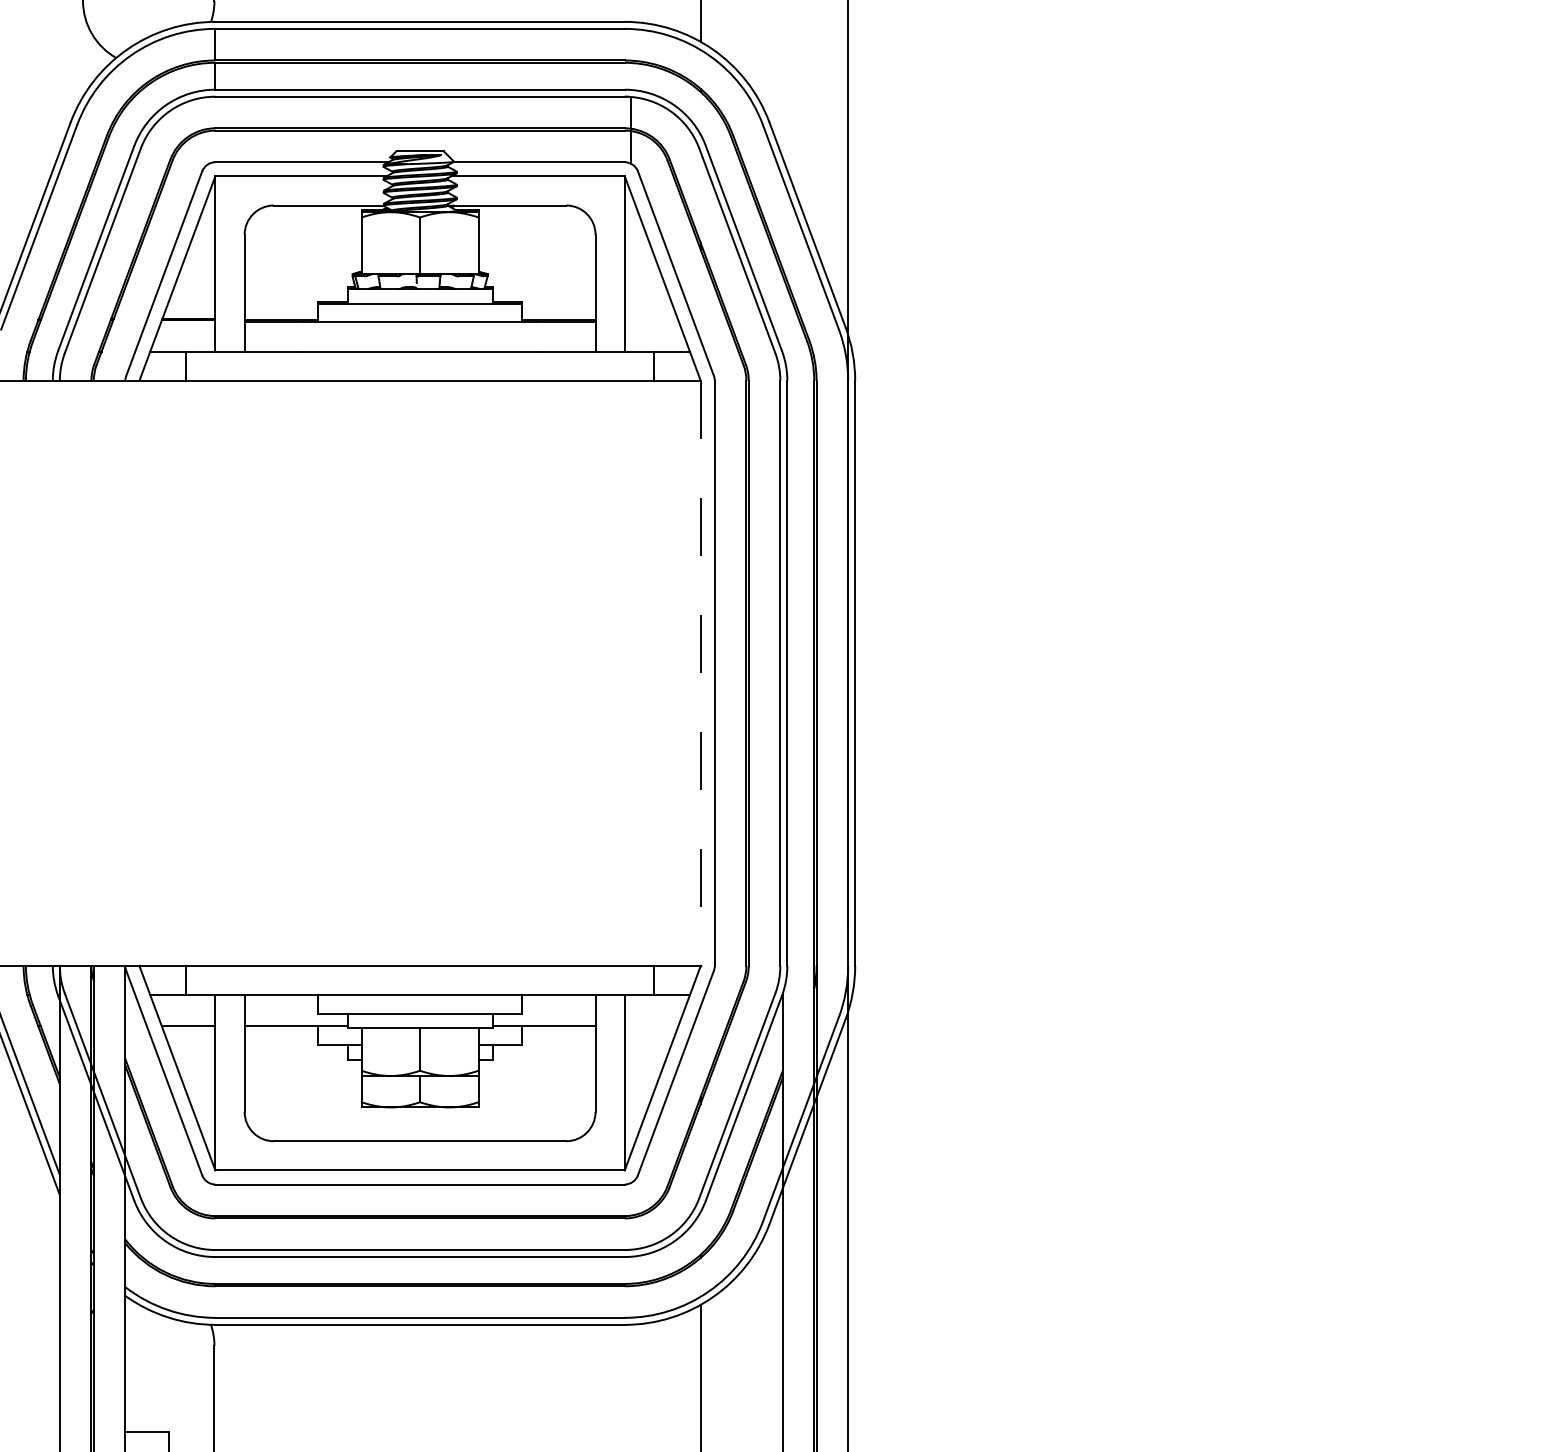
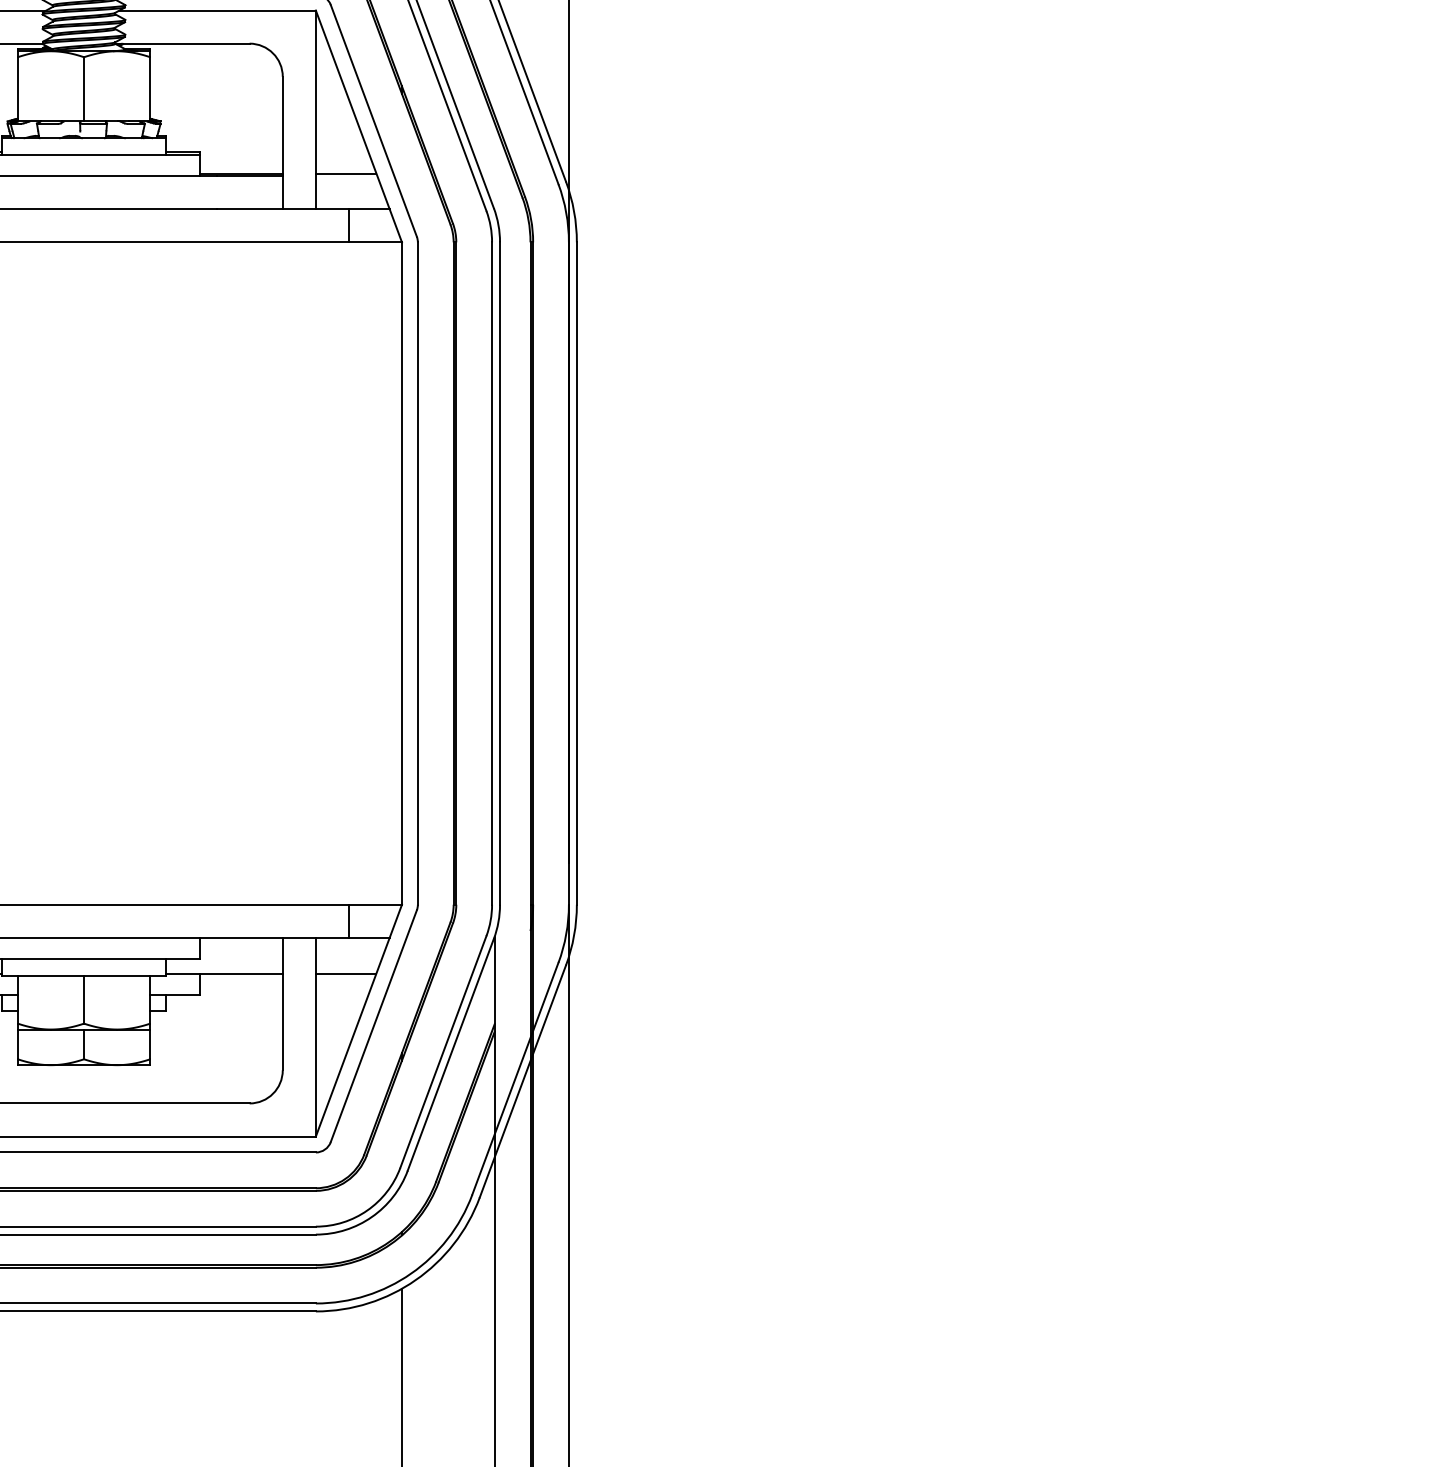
line: (651, 320) -> (346, 173), added
line: (700, 673) -> (401, 573), dashed -> solid
line: (651, 1026) -> (346, 973), added

